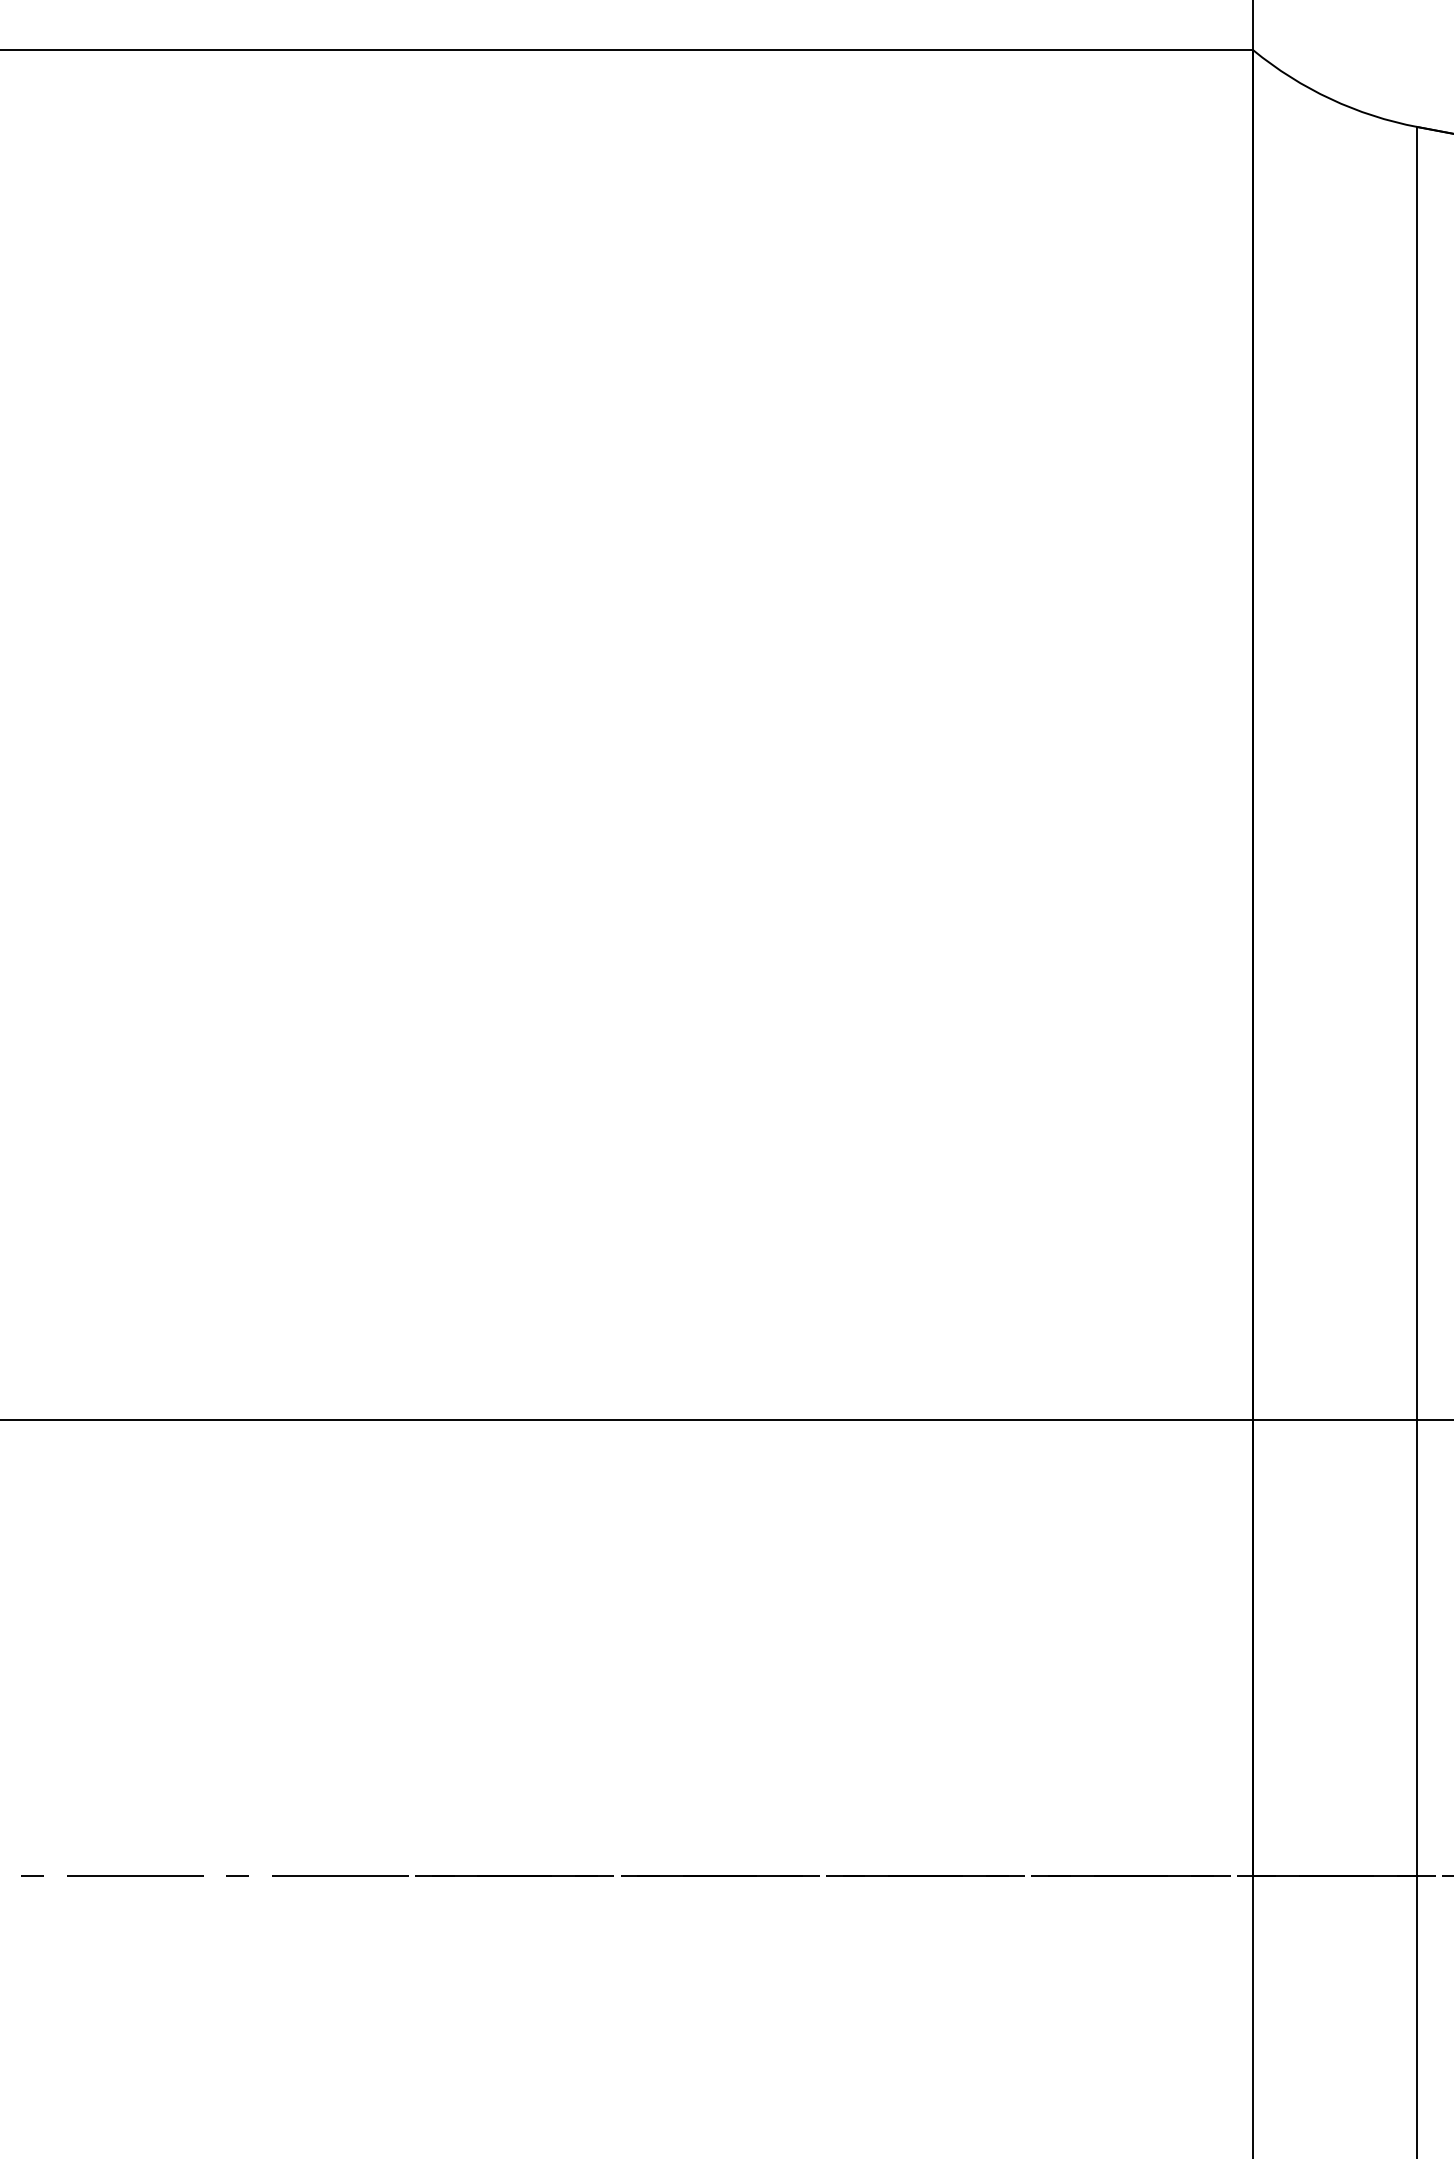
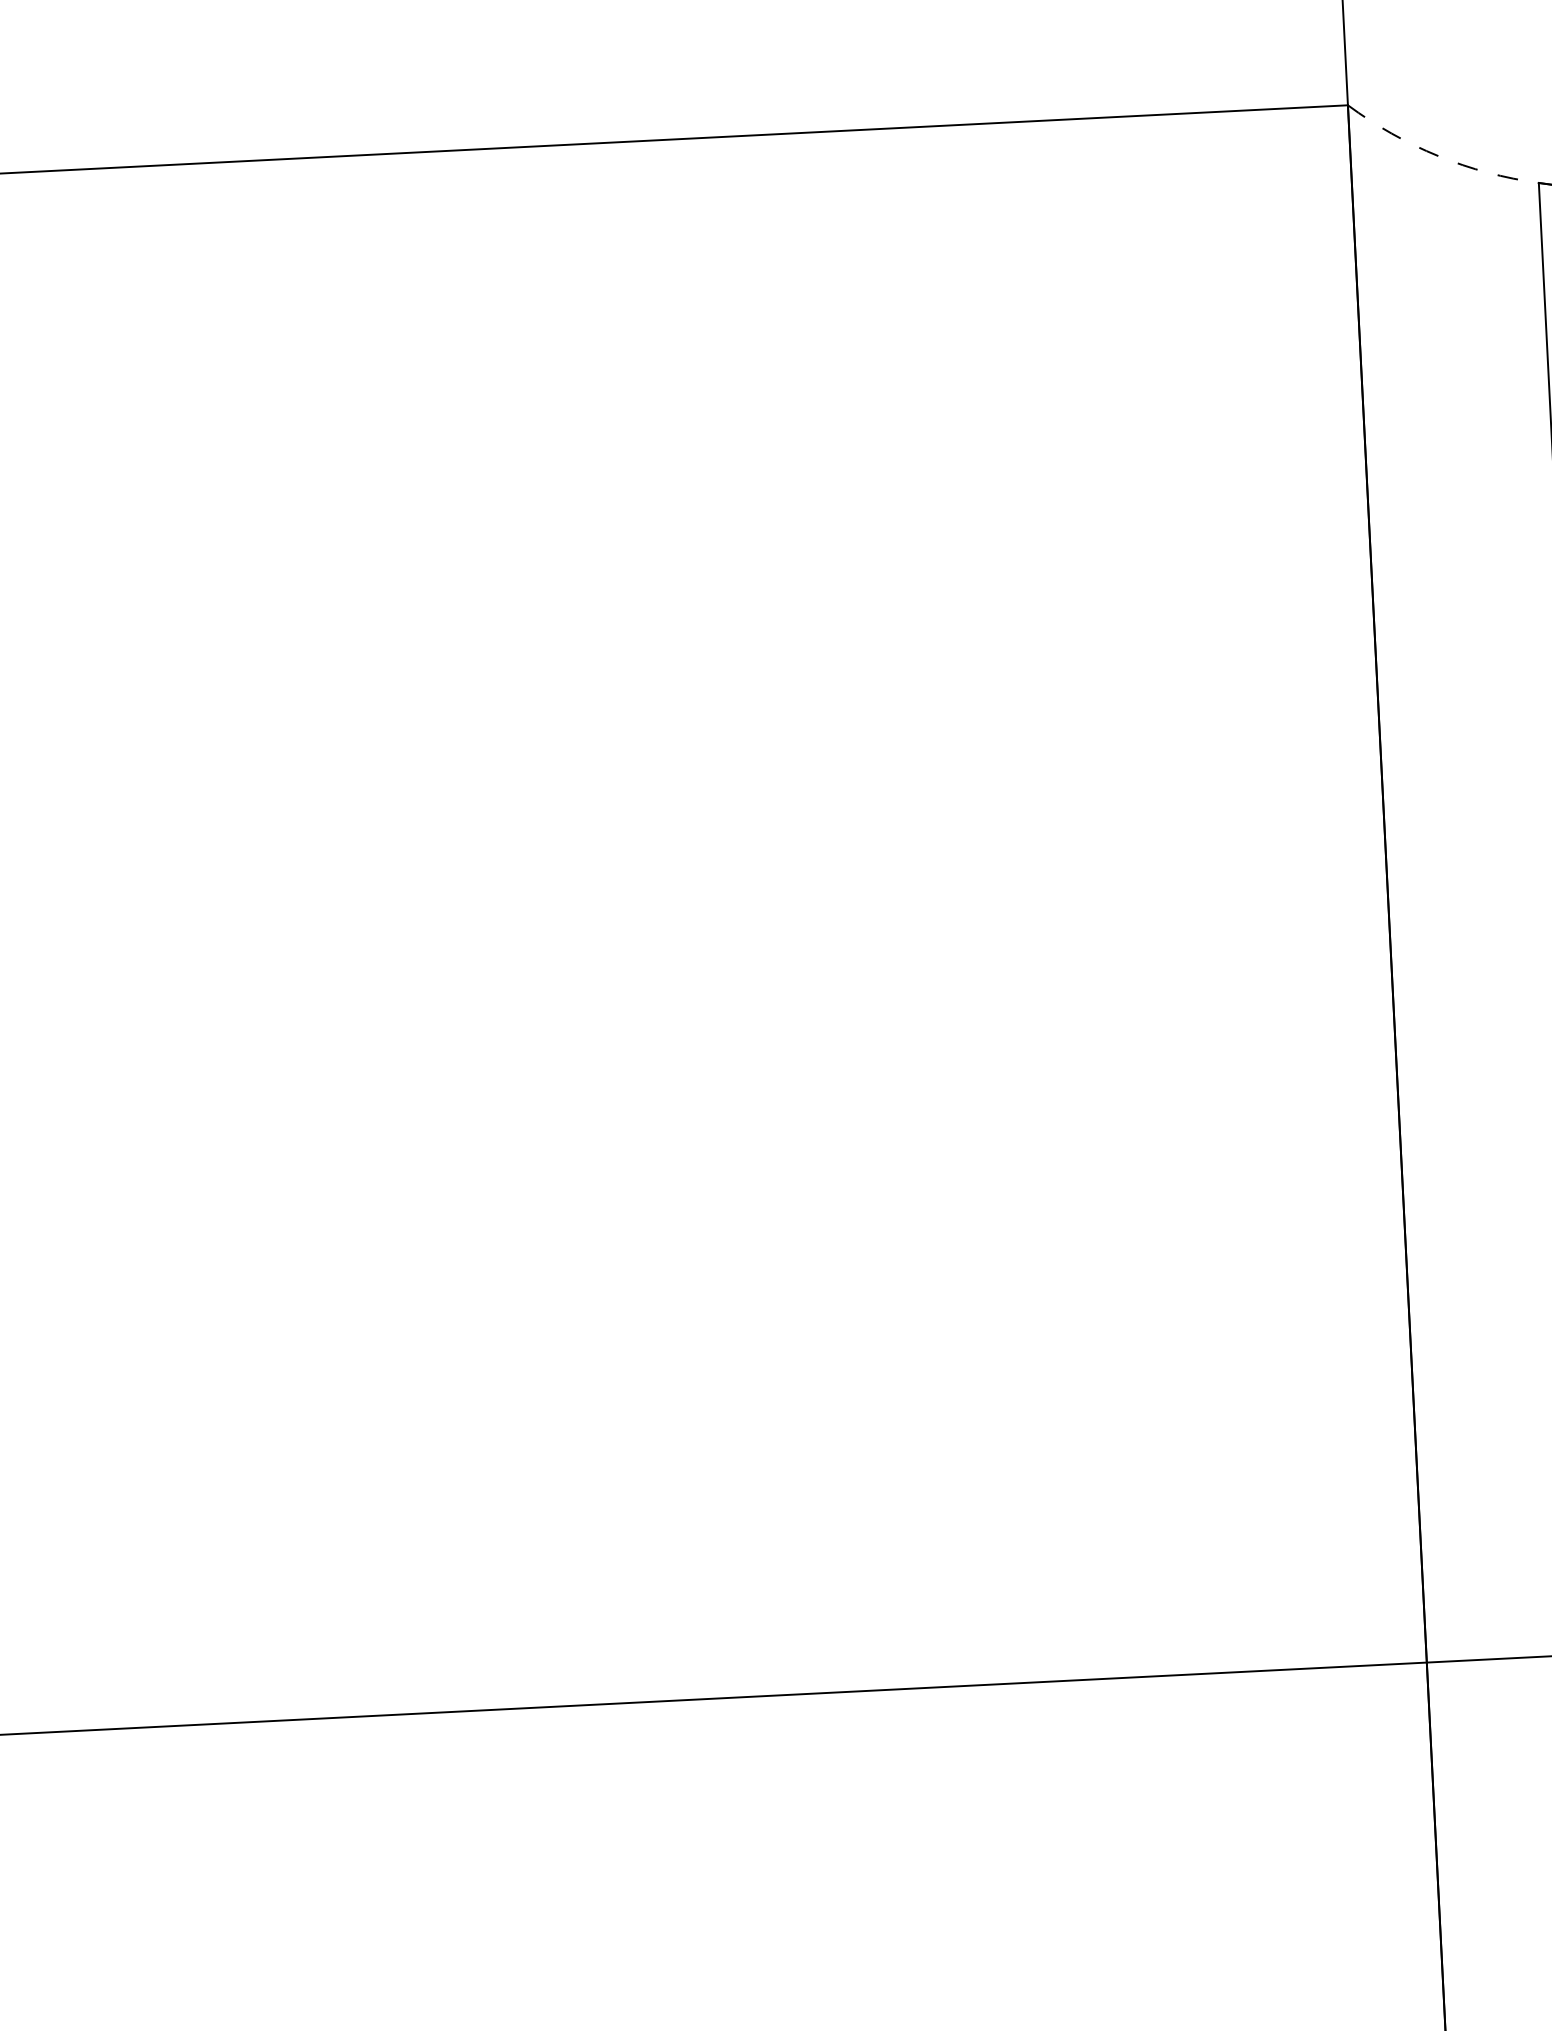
arc: (1330, 99) -> (1438, 156), solid -> dashed

